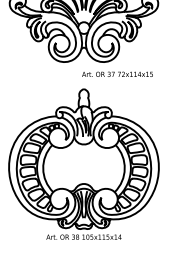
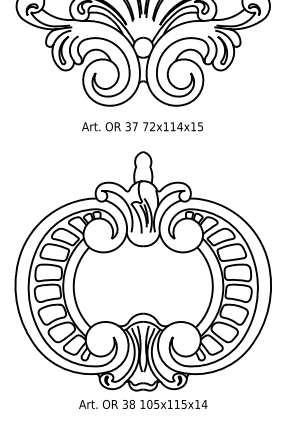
text: (117, 73) -> (142, 125), moved

